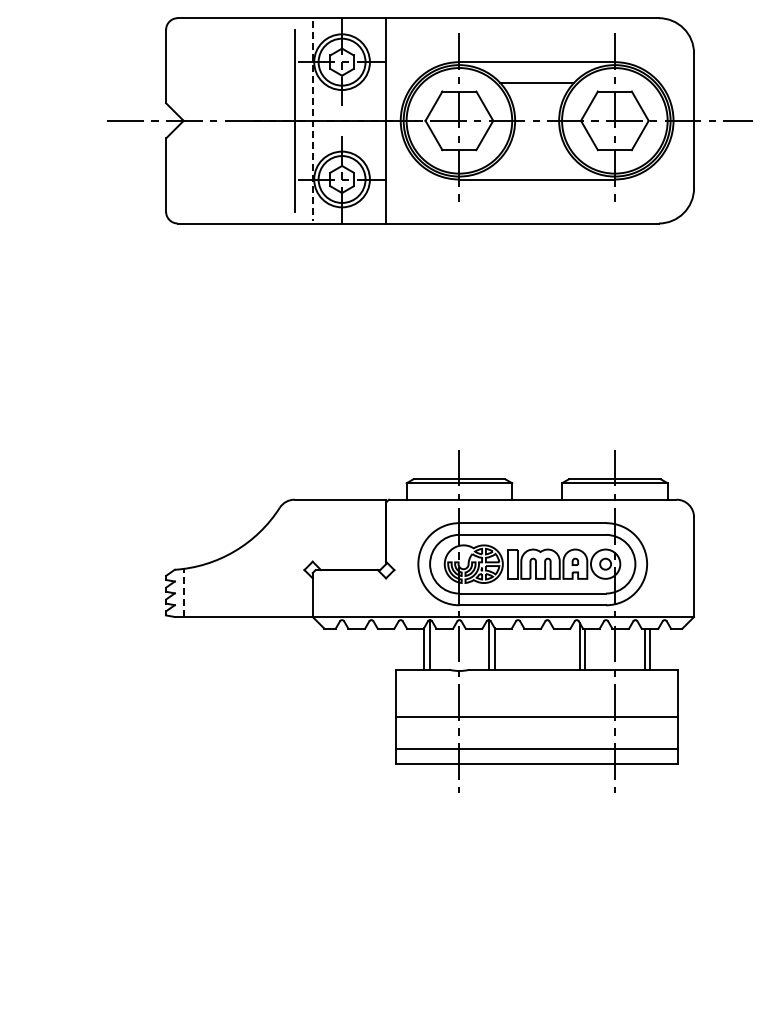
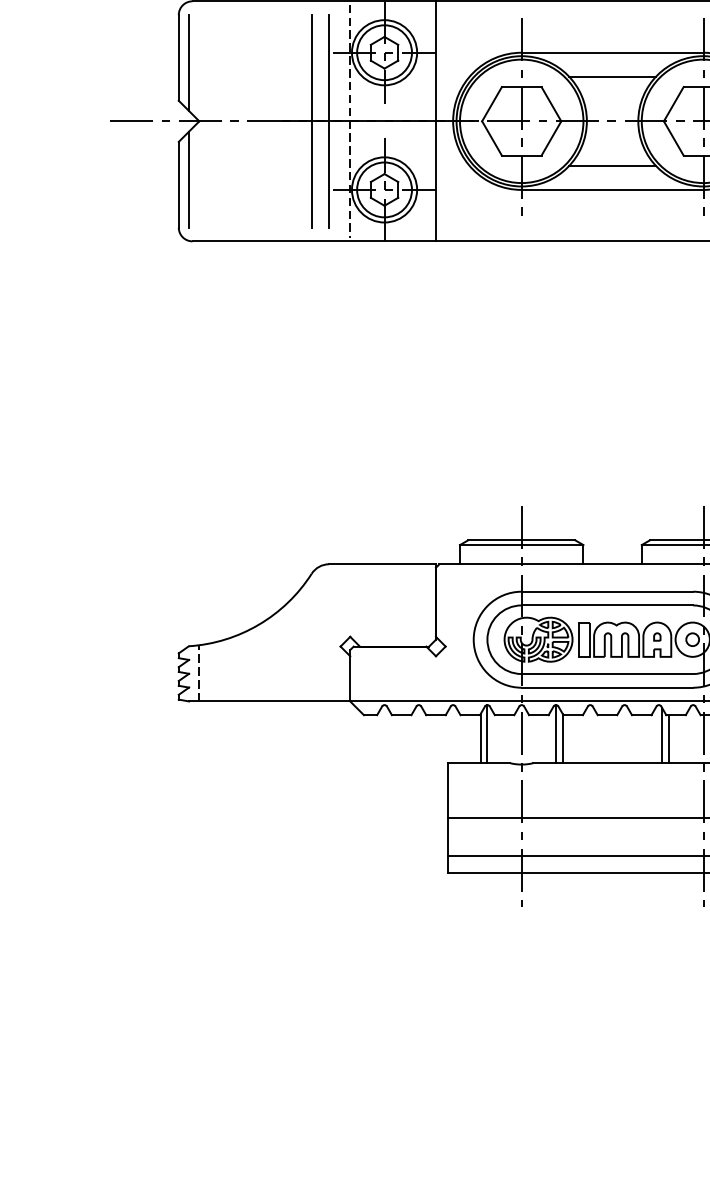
line: (174, 70) -> (188, 62), added
line: (279, 120) -> (311, 120), added
line: (537, 158) -> (613, 165), added
line: (174, 170) -> (188, 179), added

